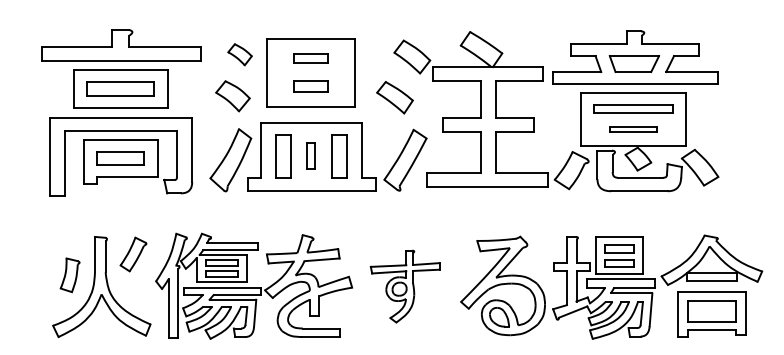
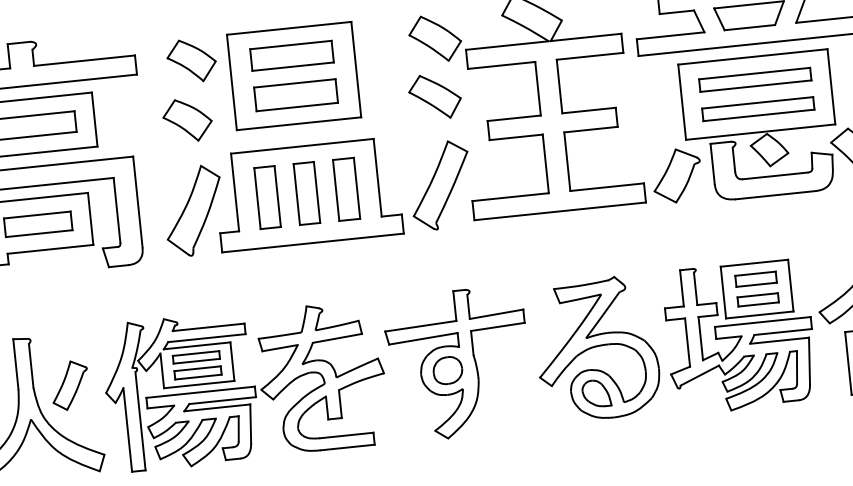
part: (239, 54) -> (190, 60), size x1.43
part: (310, 58) -> (291, 55), size x1.67
part: (310, 86) -> (295, 95), size x1.67
part: (394, 97) -> (434, 96), moved
part: (633, 129) -> (758, 108), size x1.67
part: (310, 156) -> (305, 194), size x1.67
part: (133, 254) -> (70, 385), moved
part: (405, 286) -> (459, 363), size x1.43

